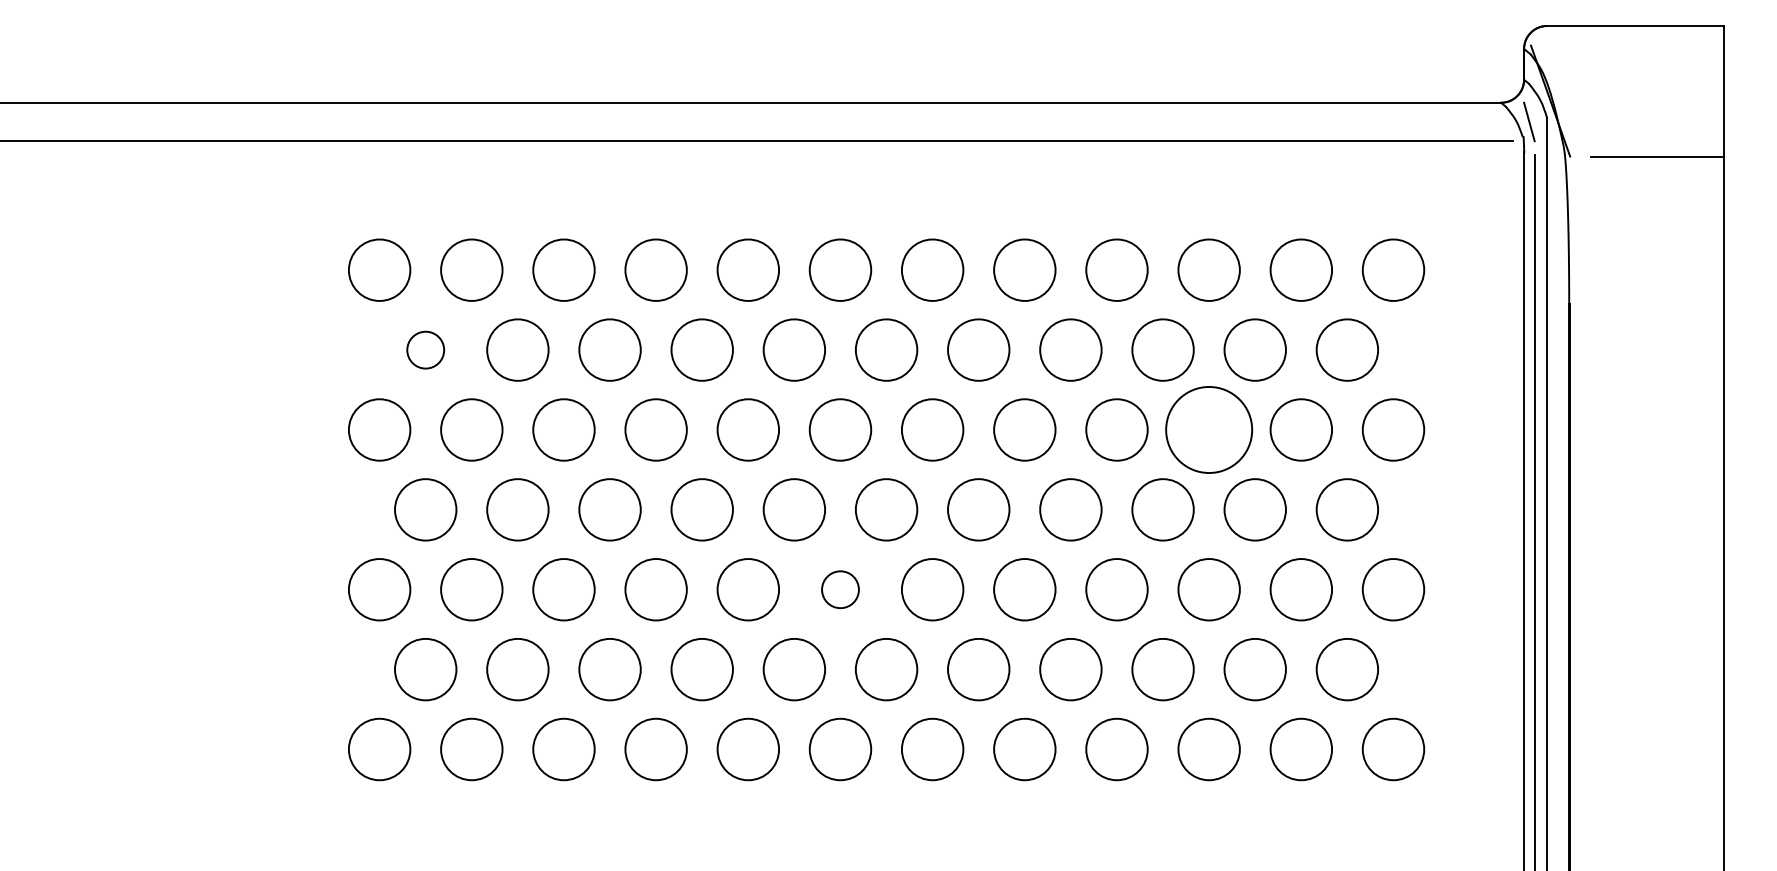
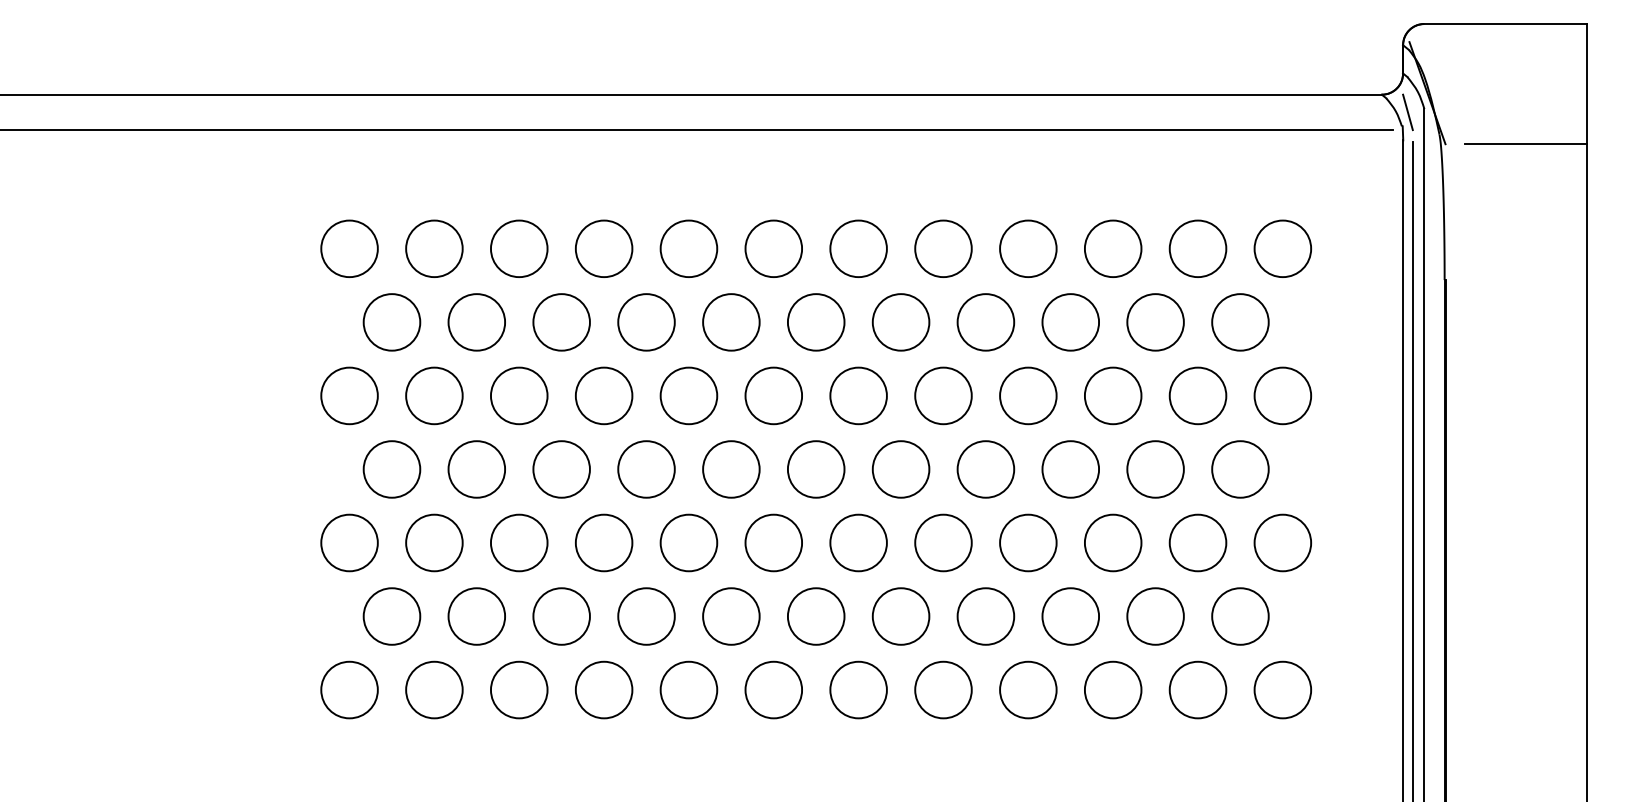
circle: (425, 350) -> (391, 322), size x1.67
circle: (1208, 429) -> (1112, 395), size x0.71
circle: (840, 589) -> (773, 542), size x1.67

